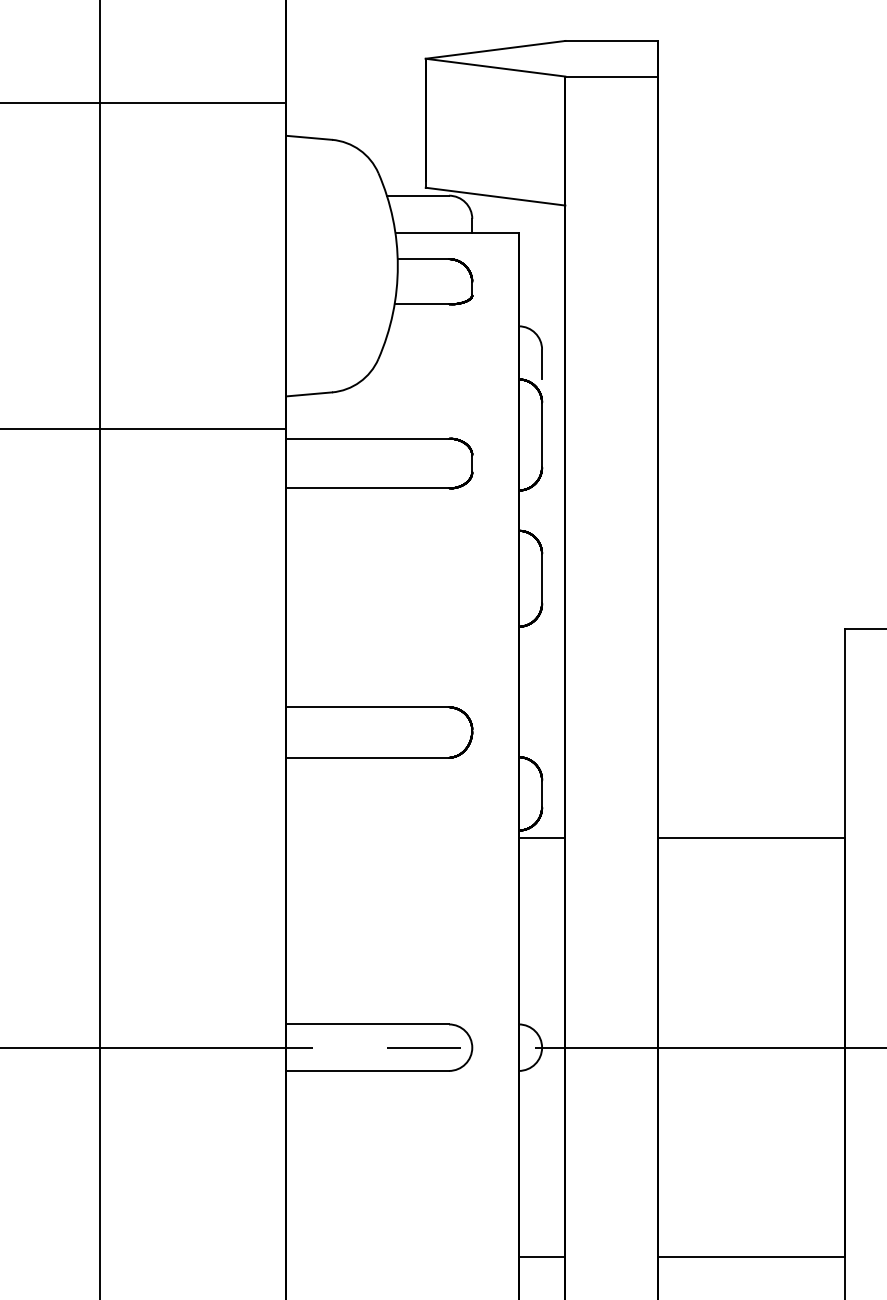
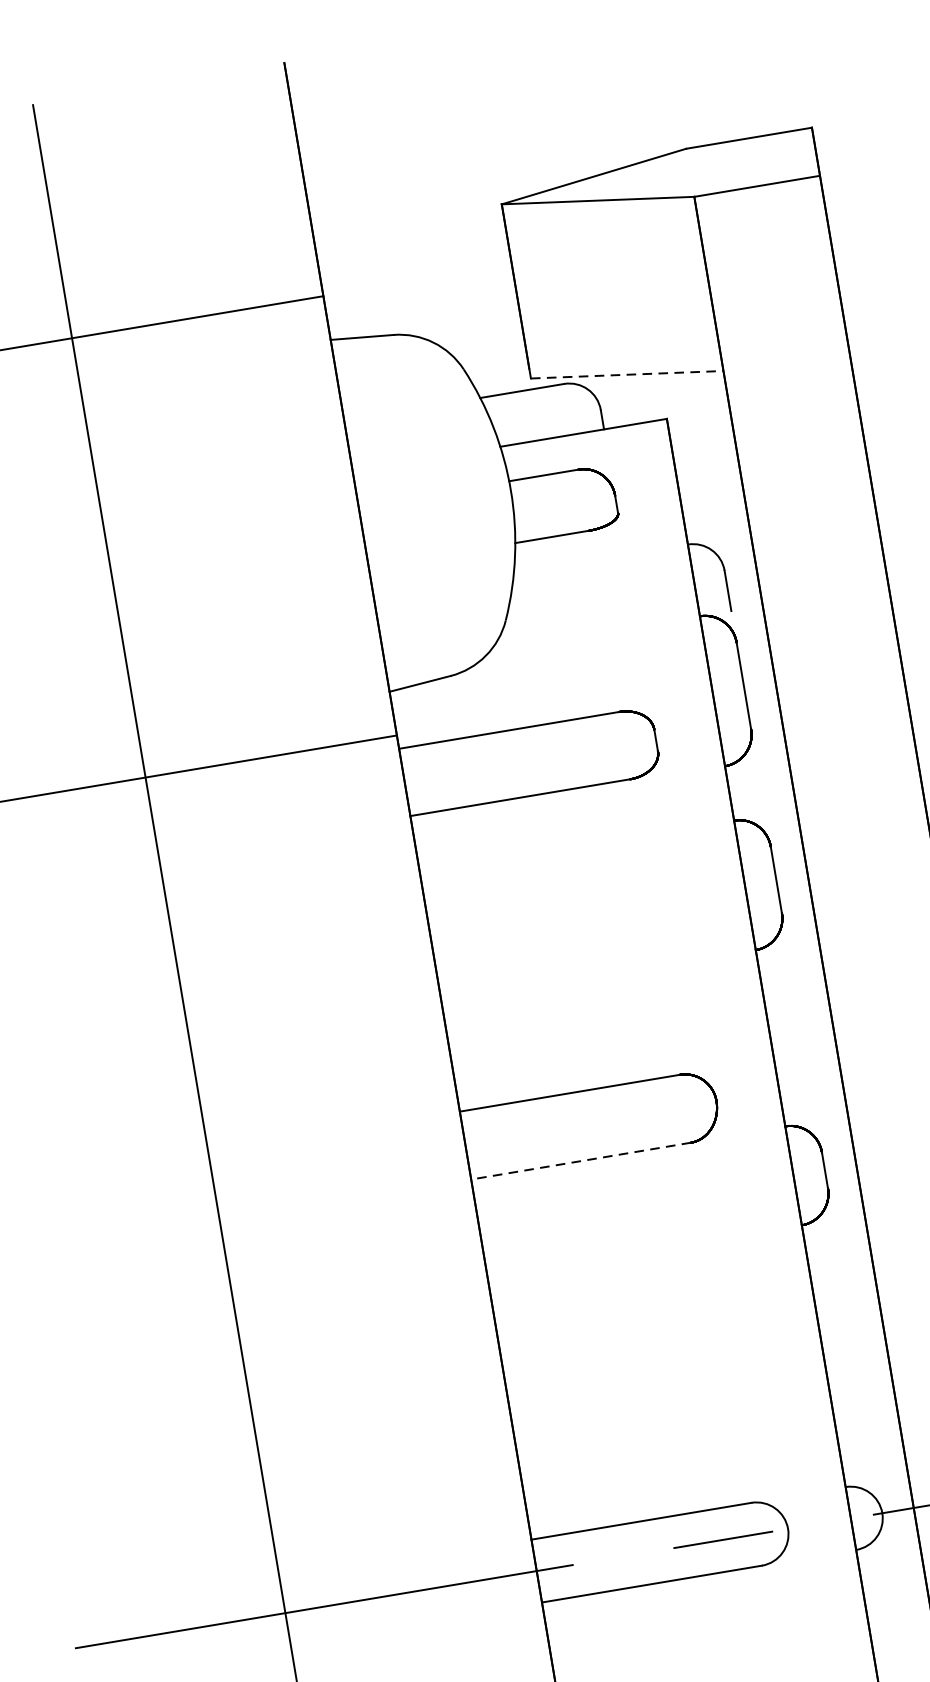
line: (496, 196) -> (628, 374), solid -> dashed
line: (367, 757) -> (581, 1160), solid -> dashed
line: (541, 838) -> (834, 1230), removed

